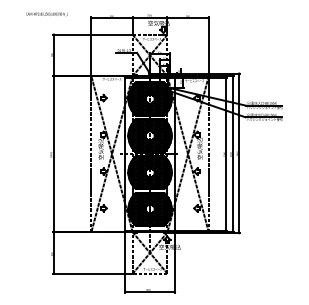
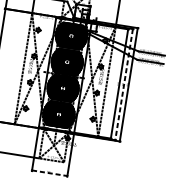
line: (232, 154) -> (123, 84), solid -> dashed
line: (150, 291) -> (50, 173), solid -> dashed

